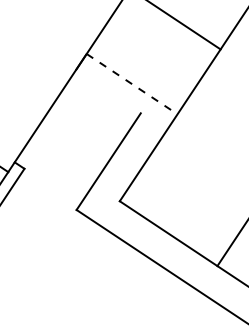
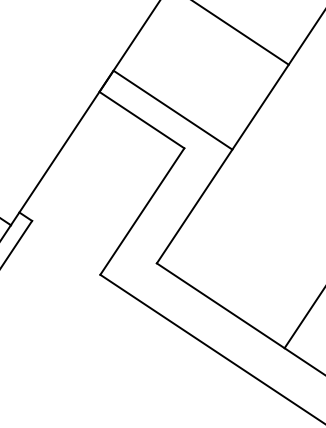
line: (132, 84) -> (173, 110), dashed -> solid
line: (107, 91) -> (140, 119), added

